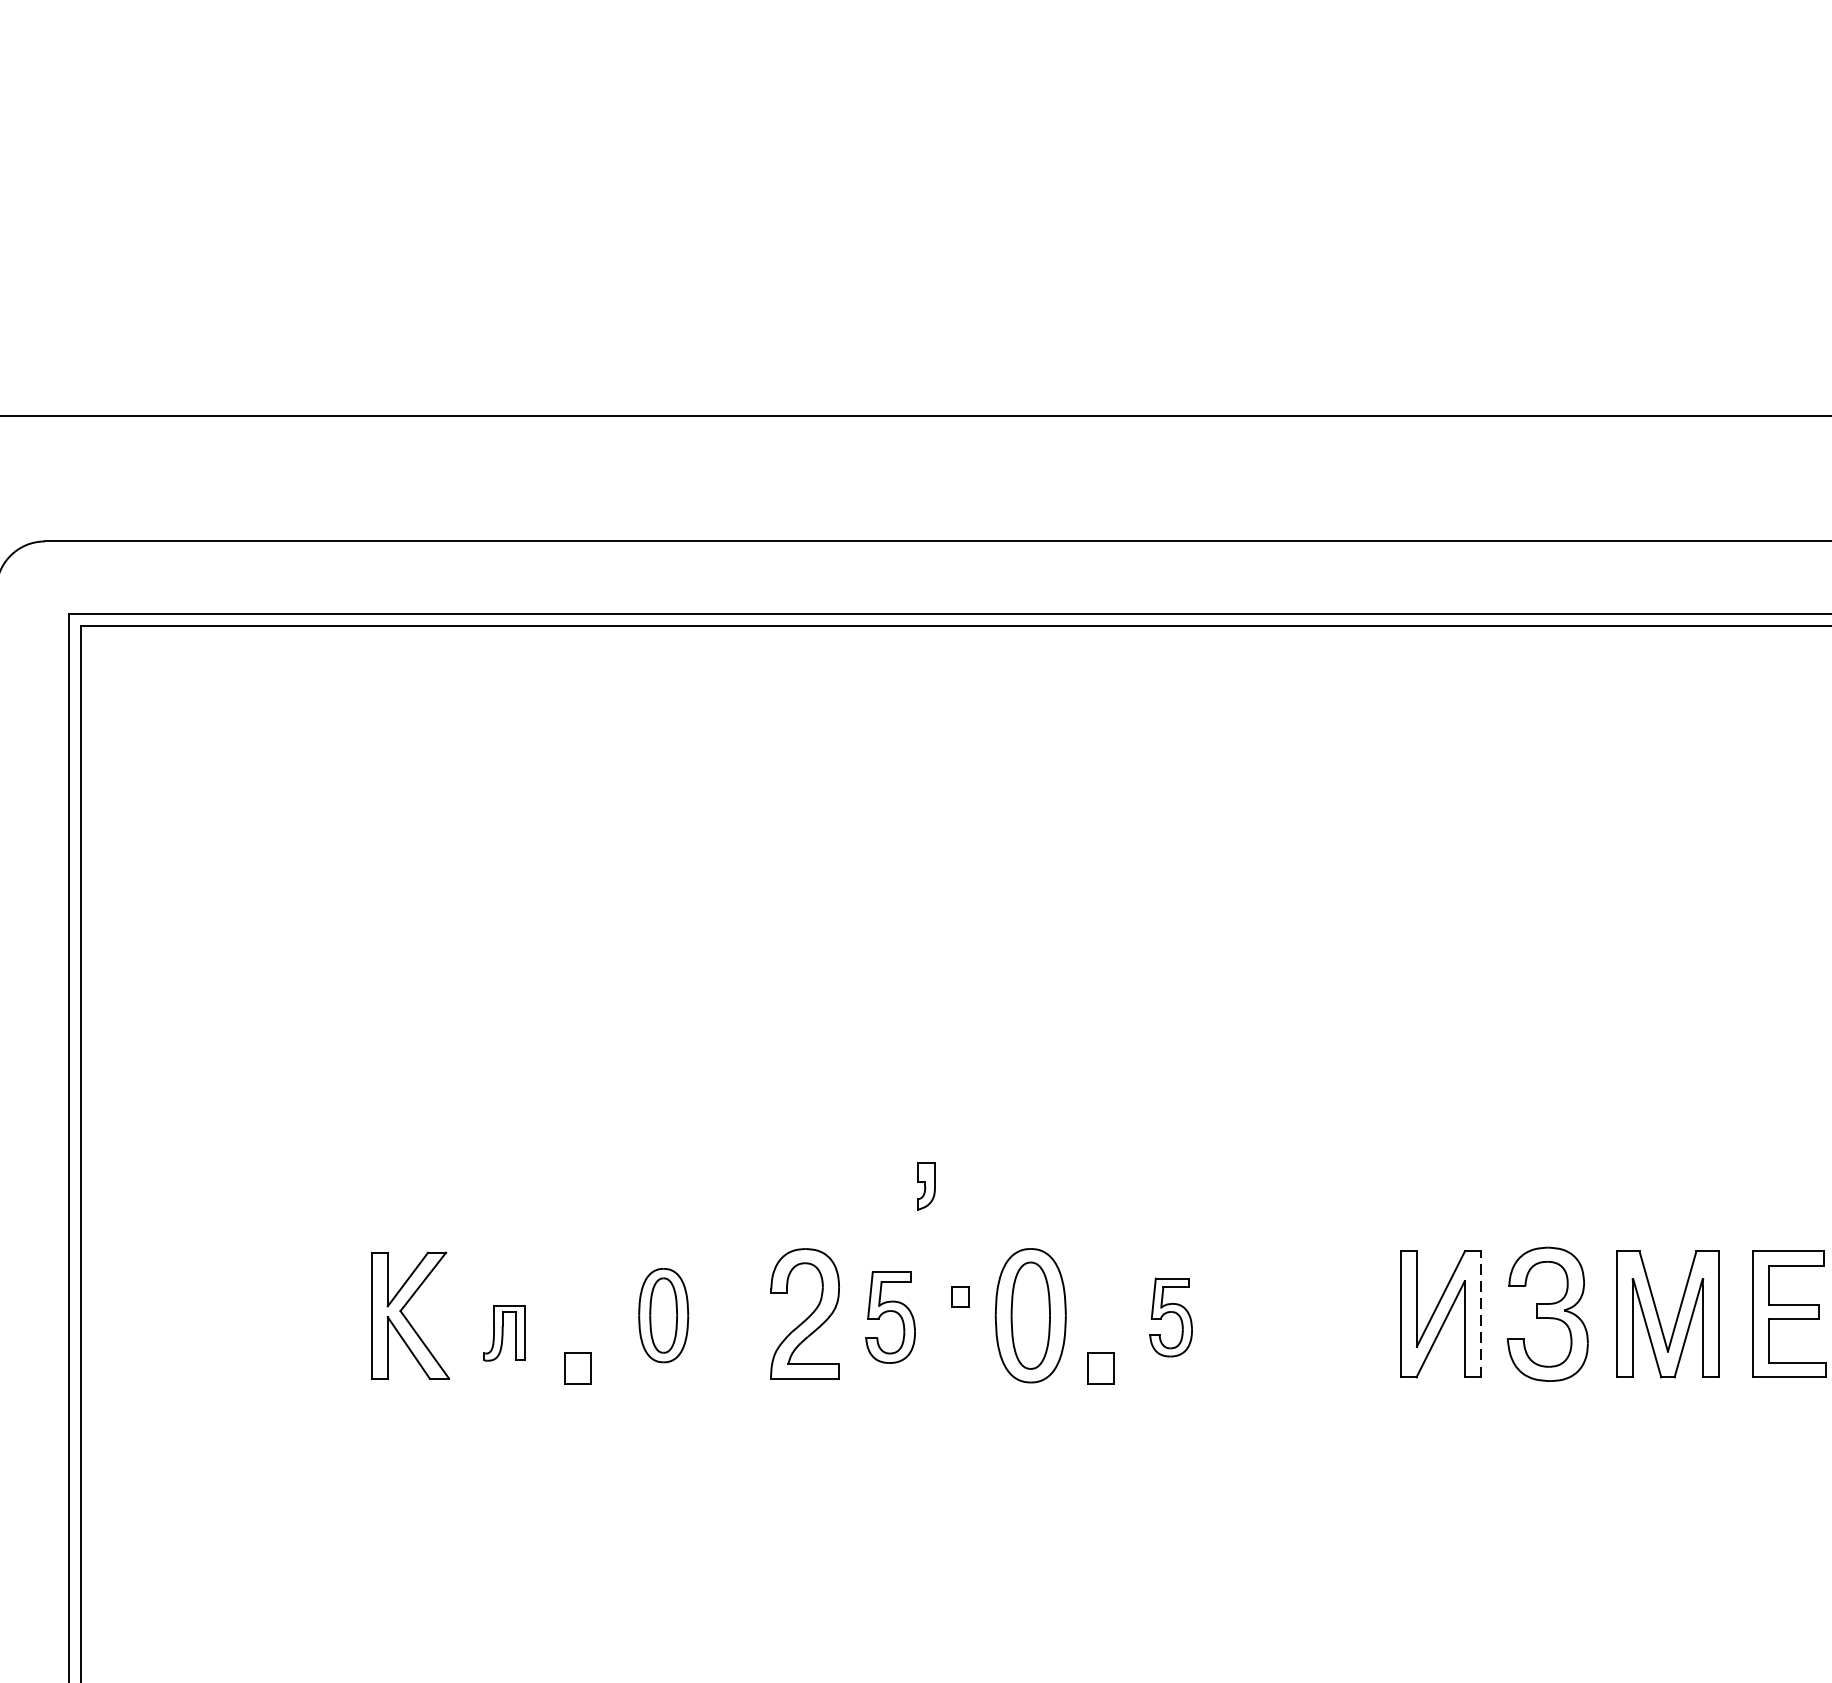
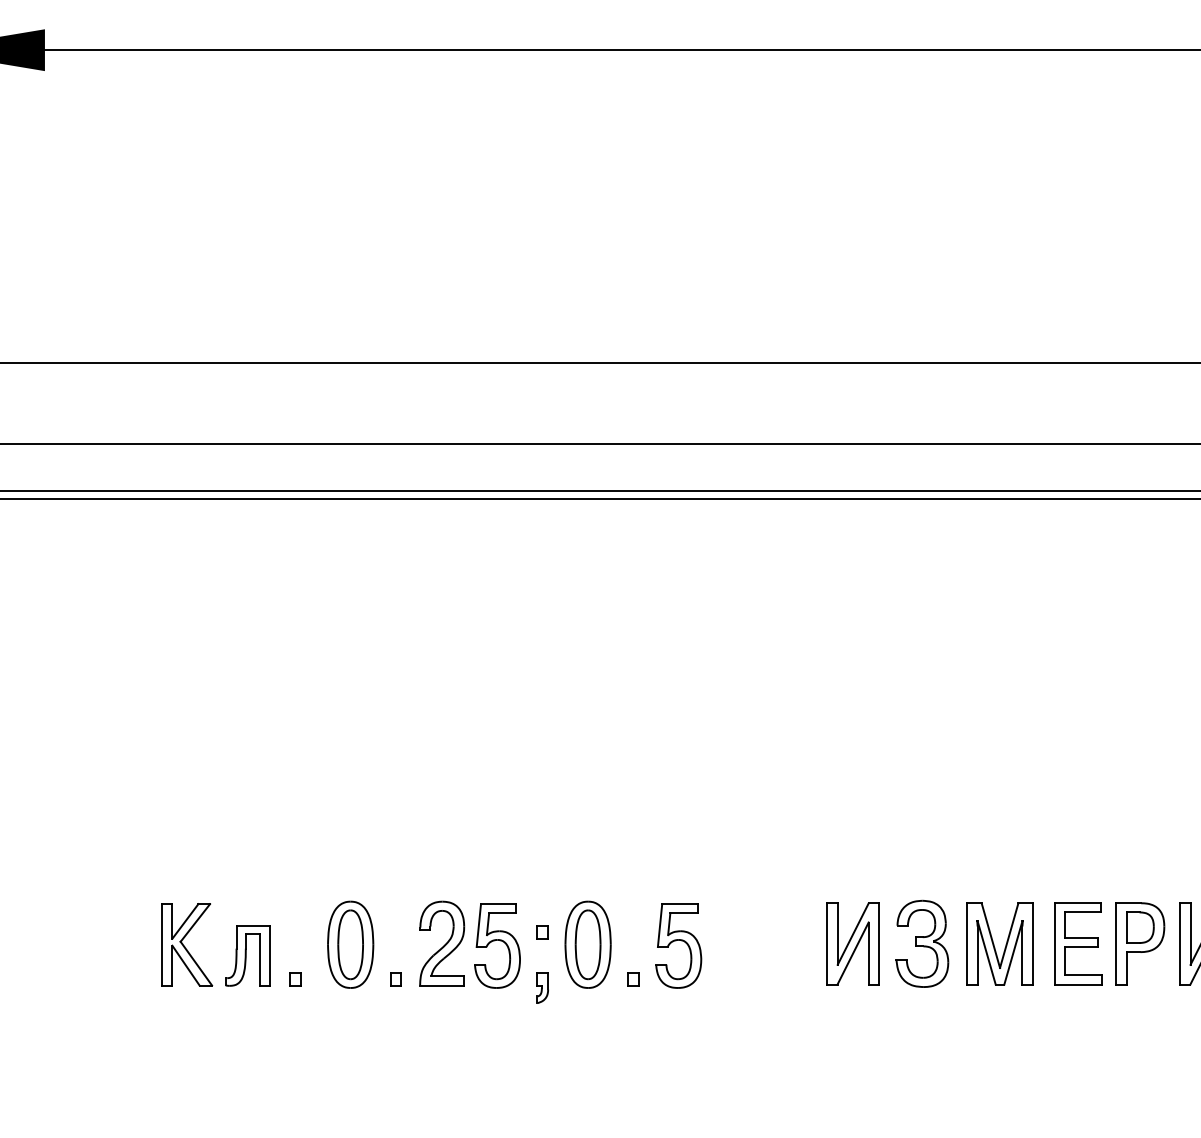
part: (926, 1185) -> (542, 987), moved
line: (1481, 1313) -> (879, 943), dashed -> solid
part: (663, 1315) -> (350, 944), size x1.43
part: (890, 1316) -> (497, 945), size x1.43
part: (1170, 1316) -> (678, 945), size x1.67
part: (503, 1332) -> (247, 955), size x1.67
part: (578, 1369) -> (295, 979), size x0.62
part: (732, 1369) -> (395, 979), added
part: (1100, 1369) -> (633, 979), size x0.62

